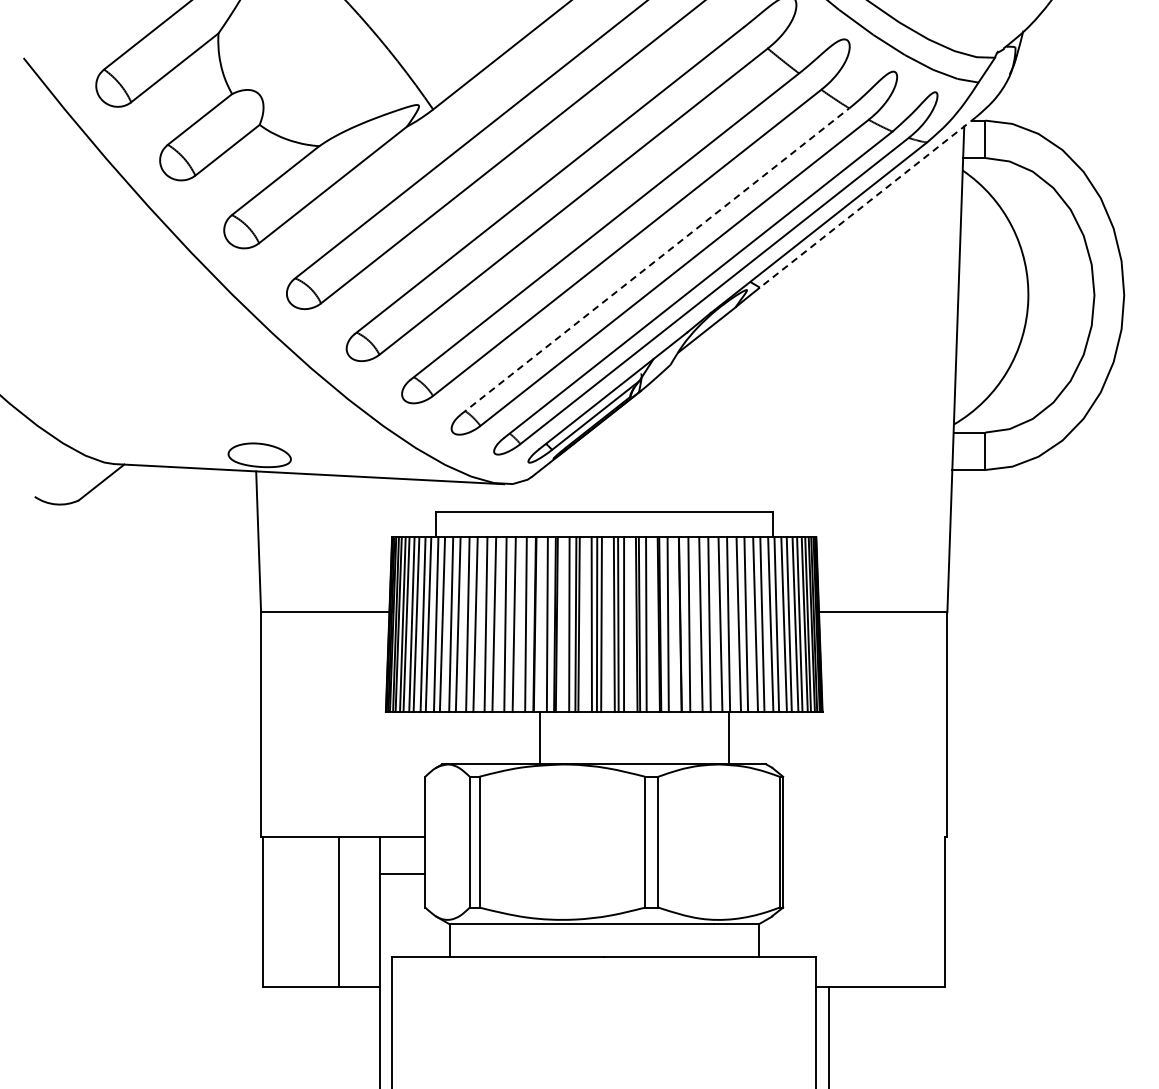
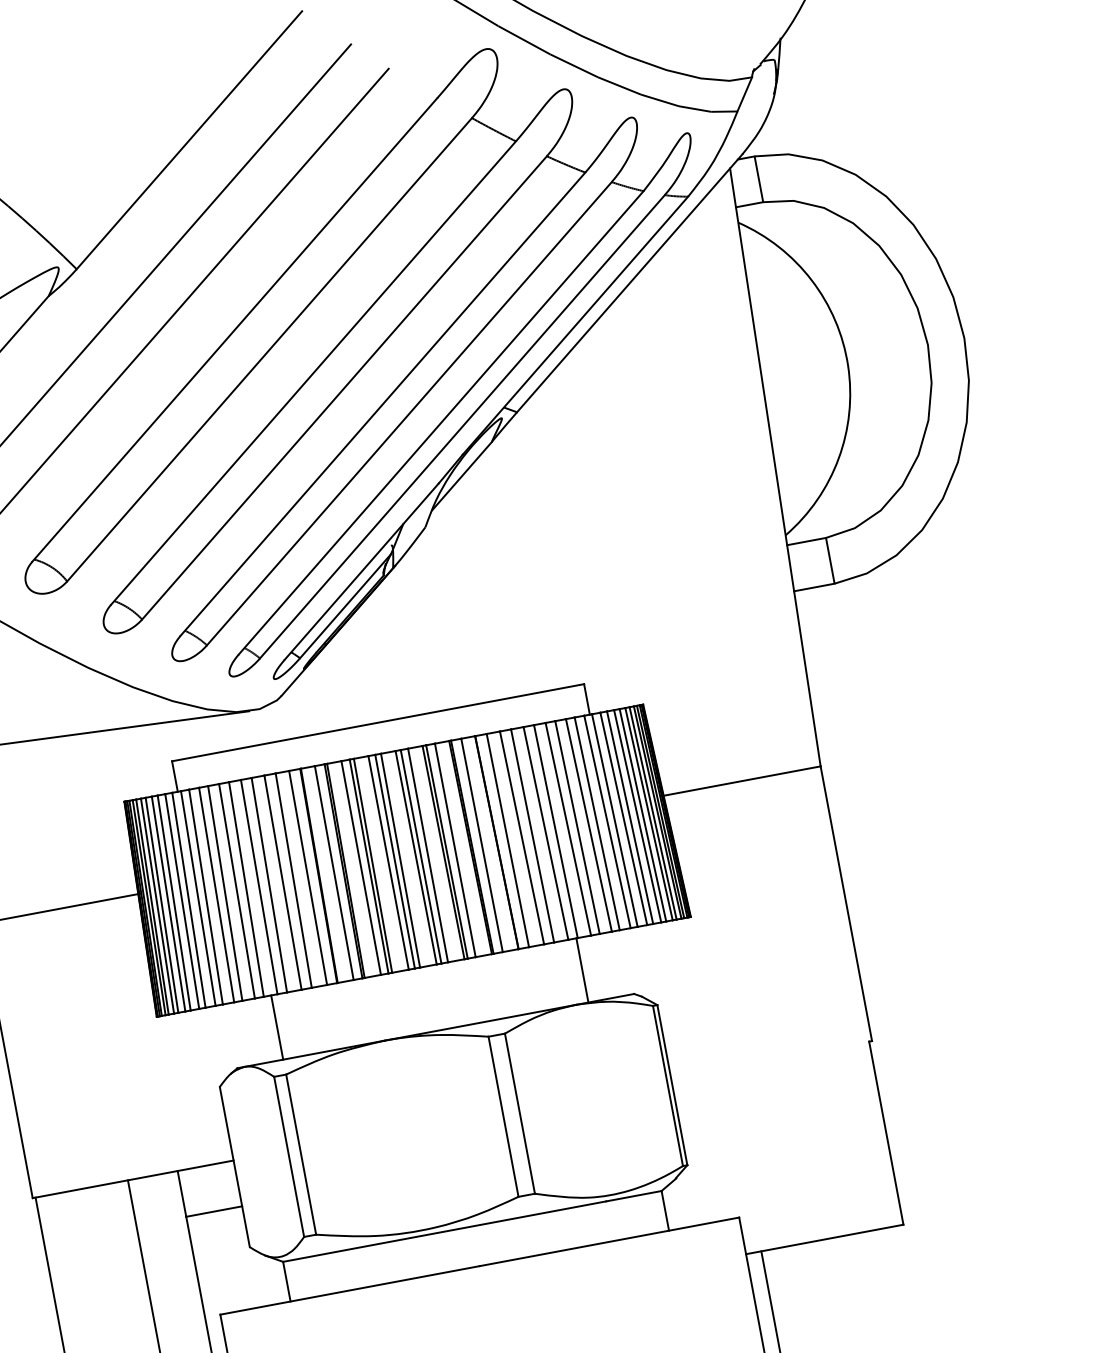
line: (868, 202) -> (630, 283), dashed -> solid
line: (655, 261) -> (383, 404), dashed -> solid
line: (540, 737) -> (277, 1026), moved

